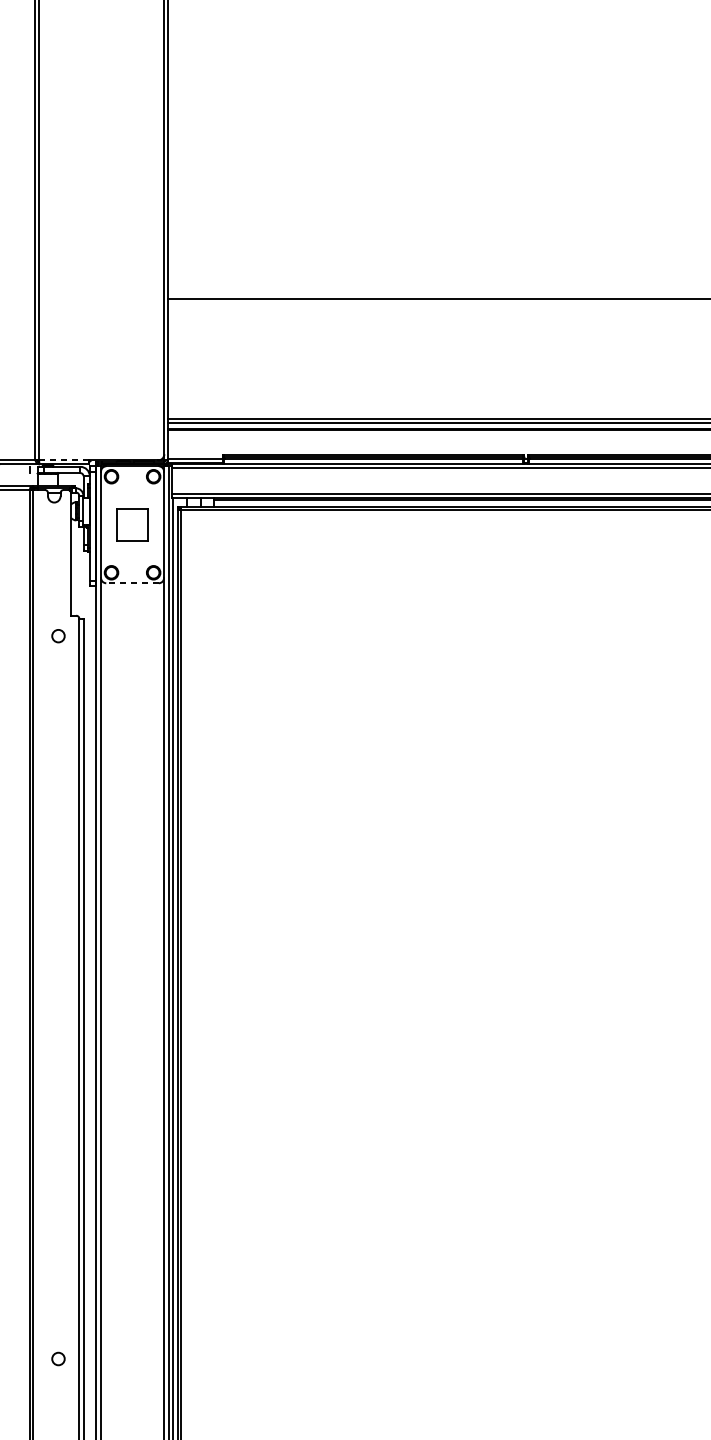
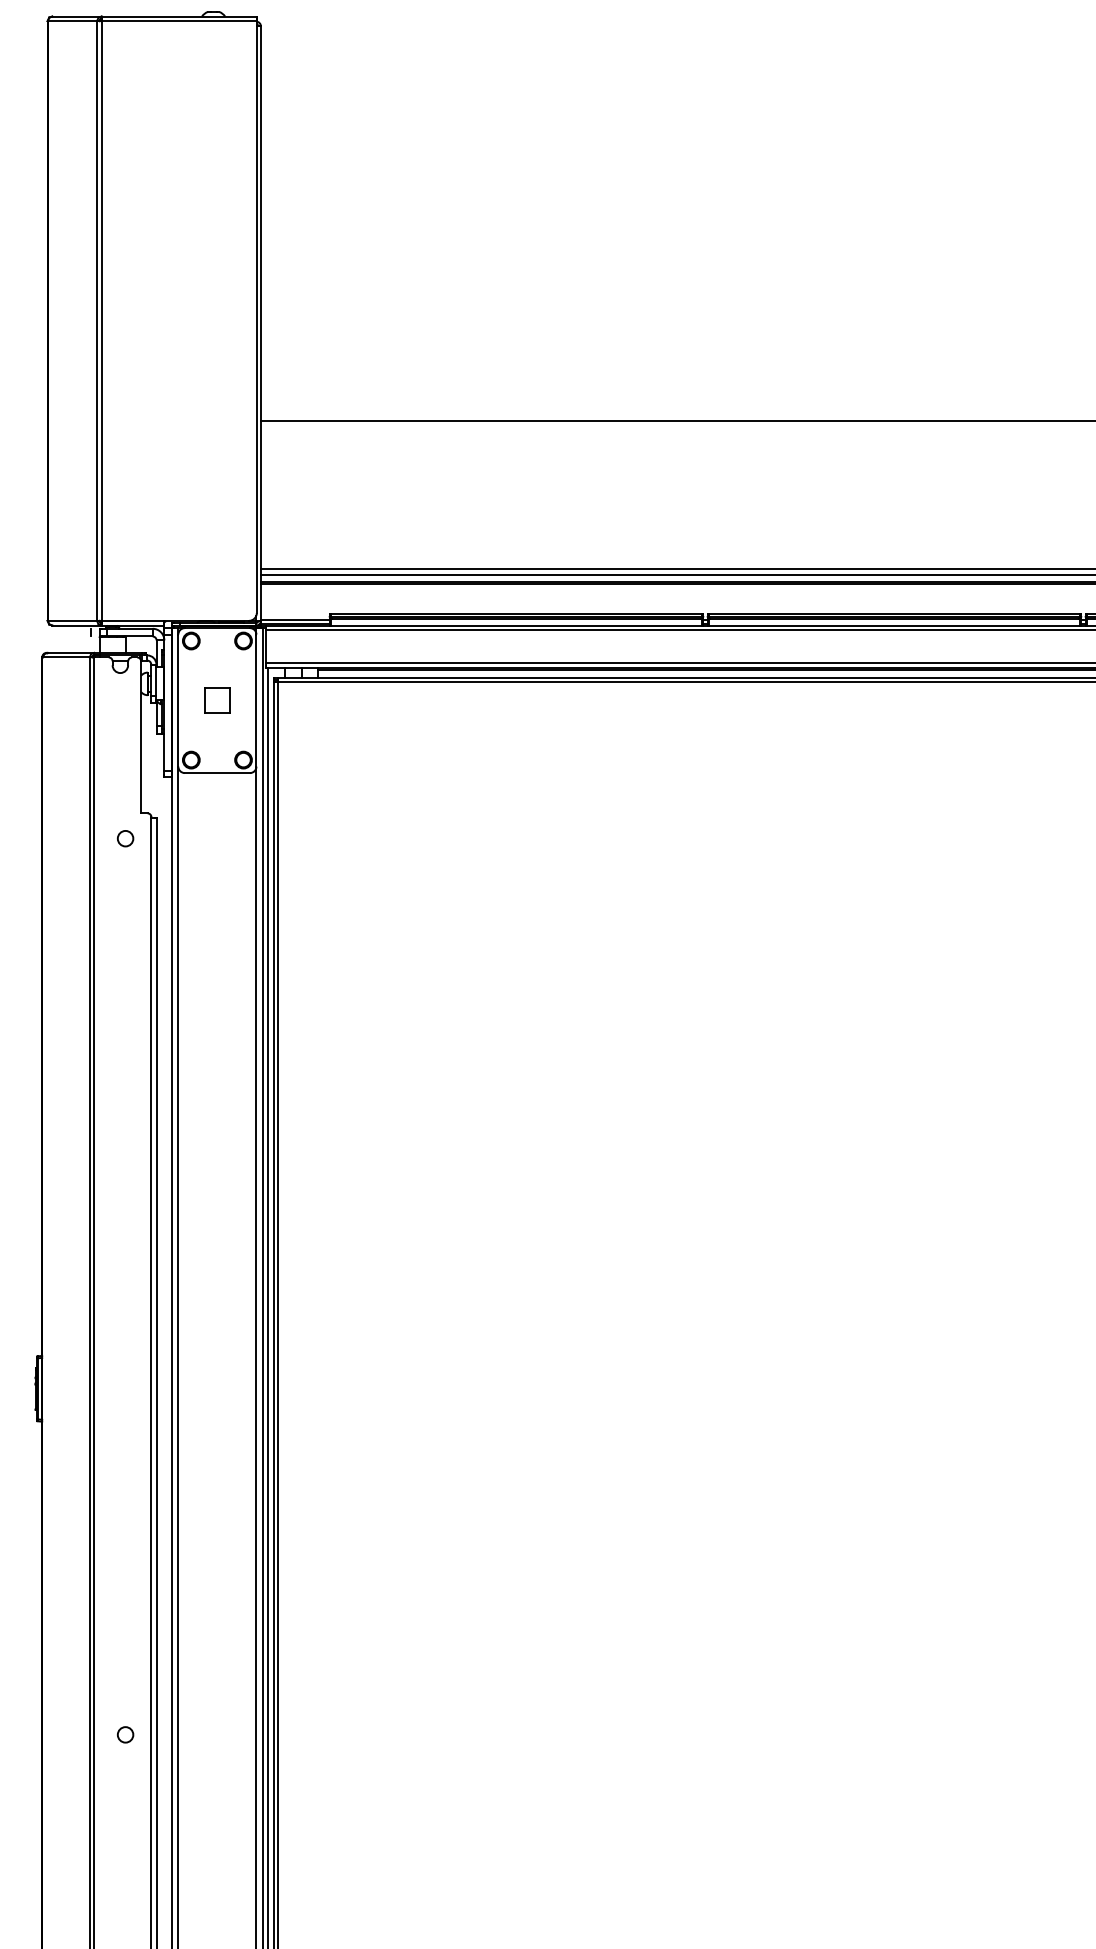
line: (64, 460) -> (133, 620), dashed -> solid
part: (132, 524) -> (217, 700), size x0.62
line: (132, 583) -> (217, 773), dashed -> solid

